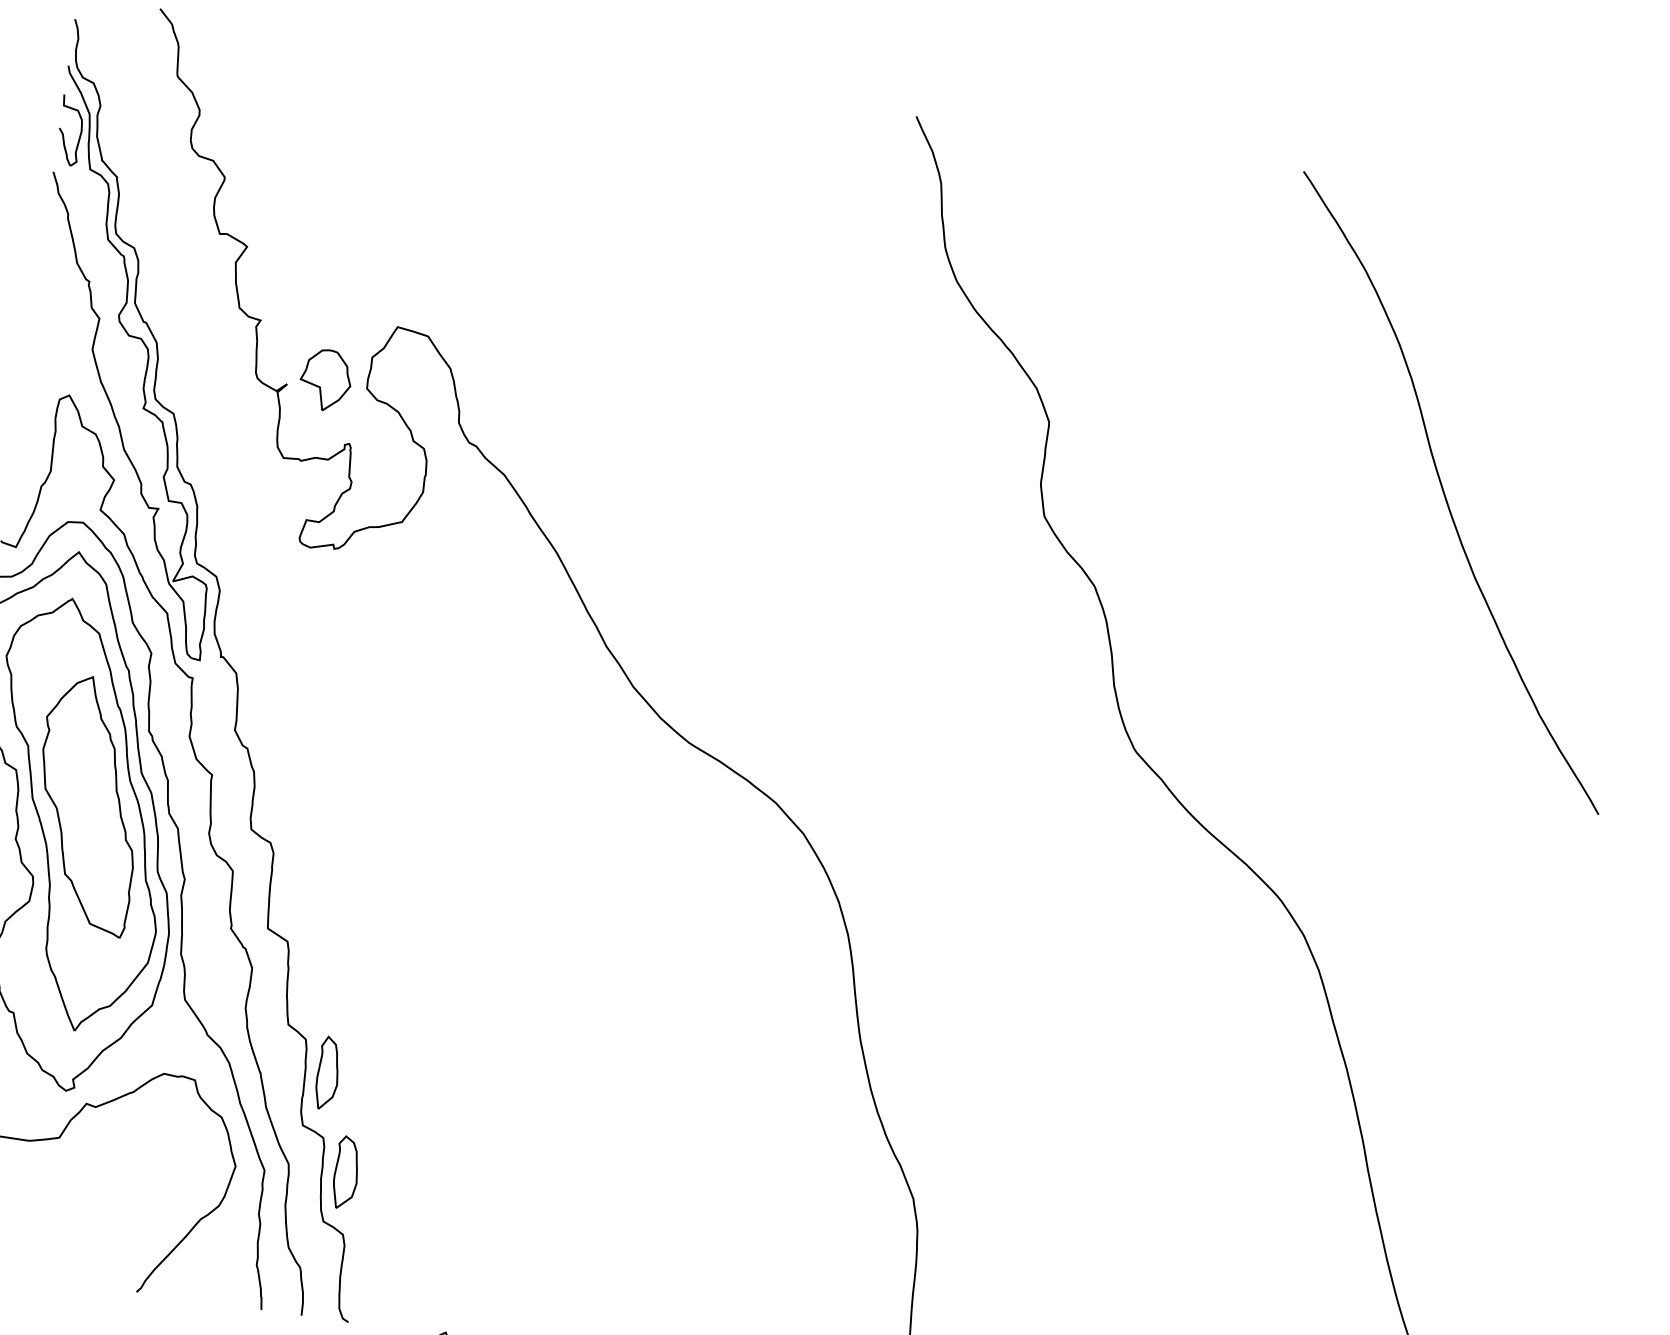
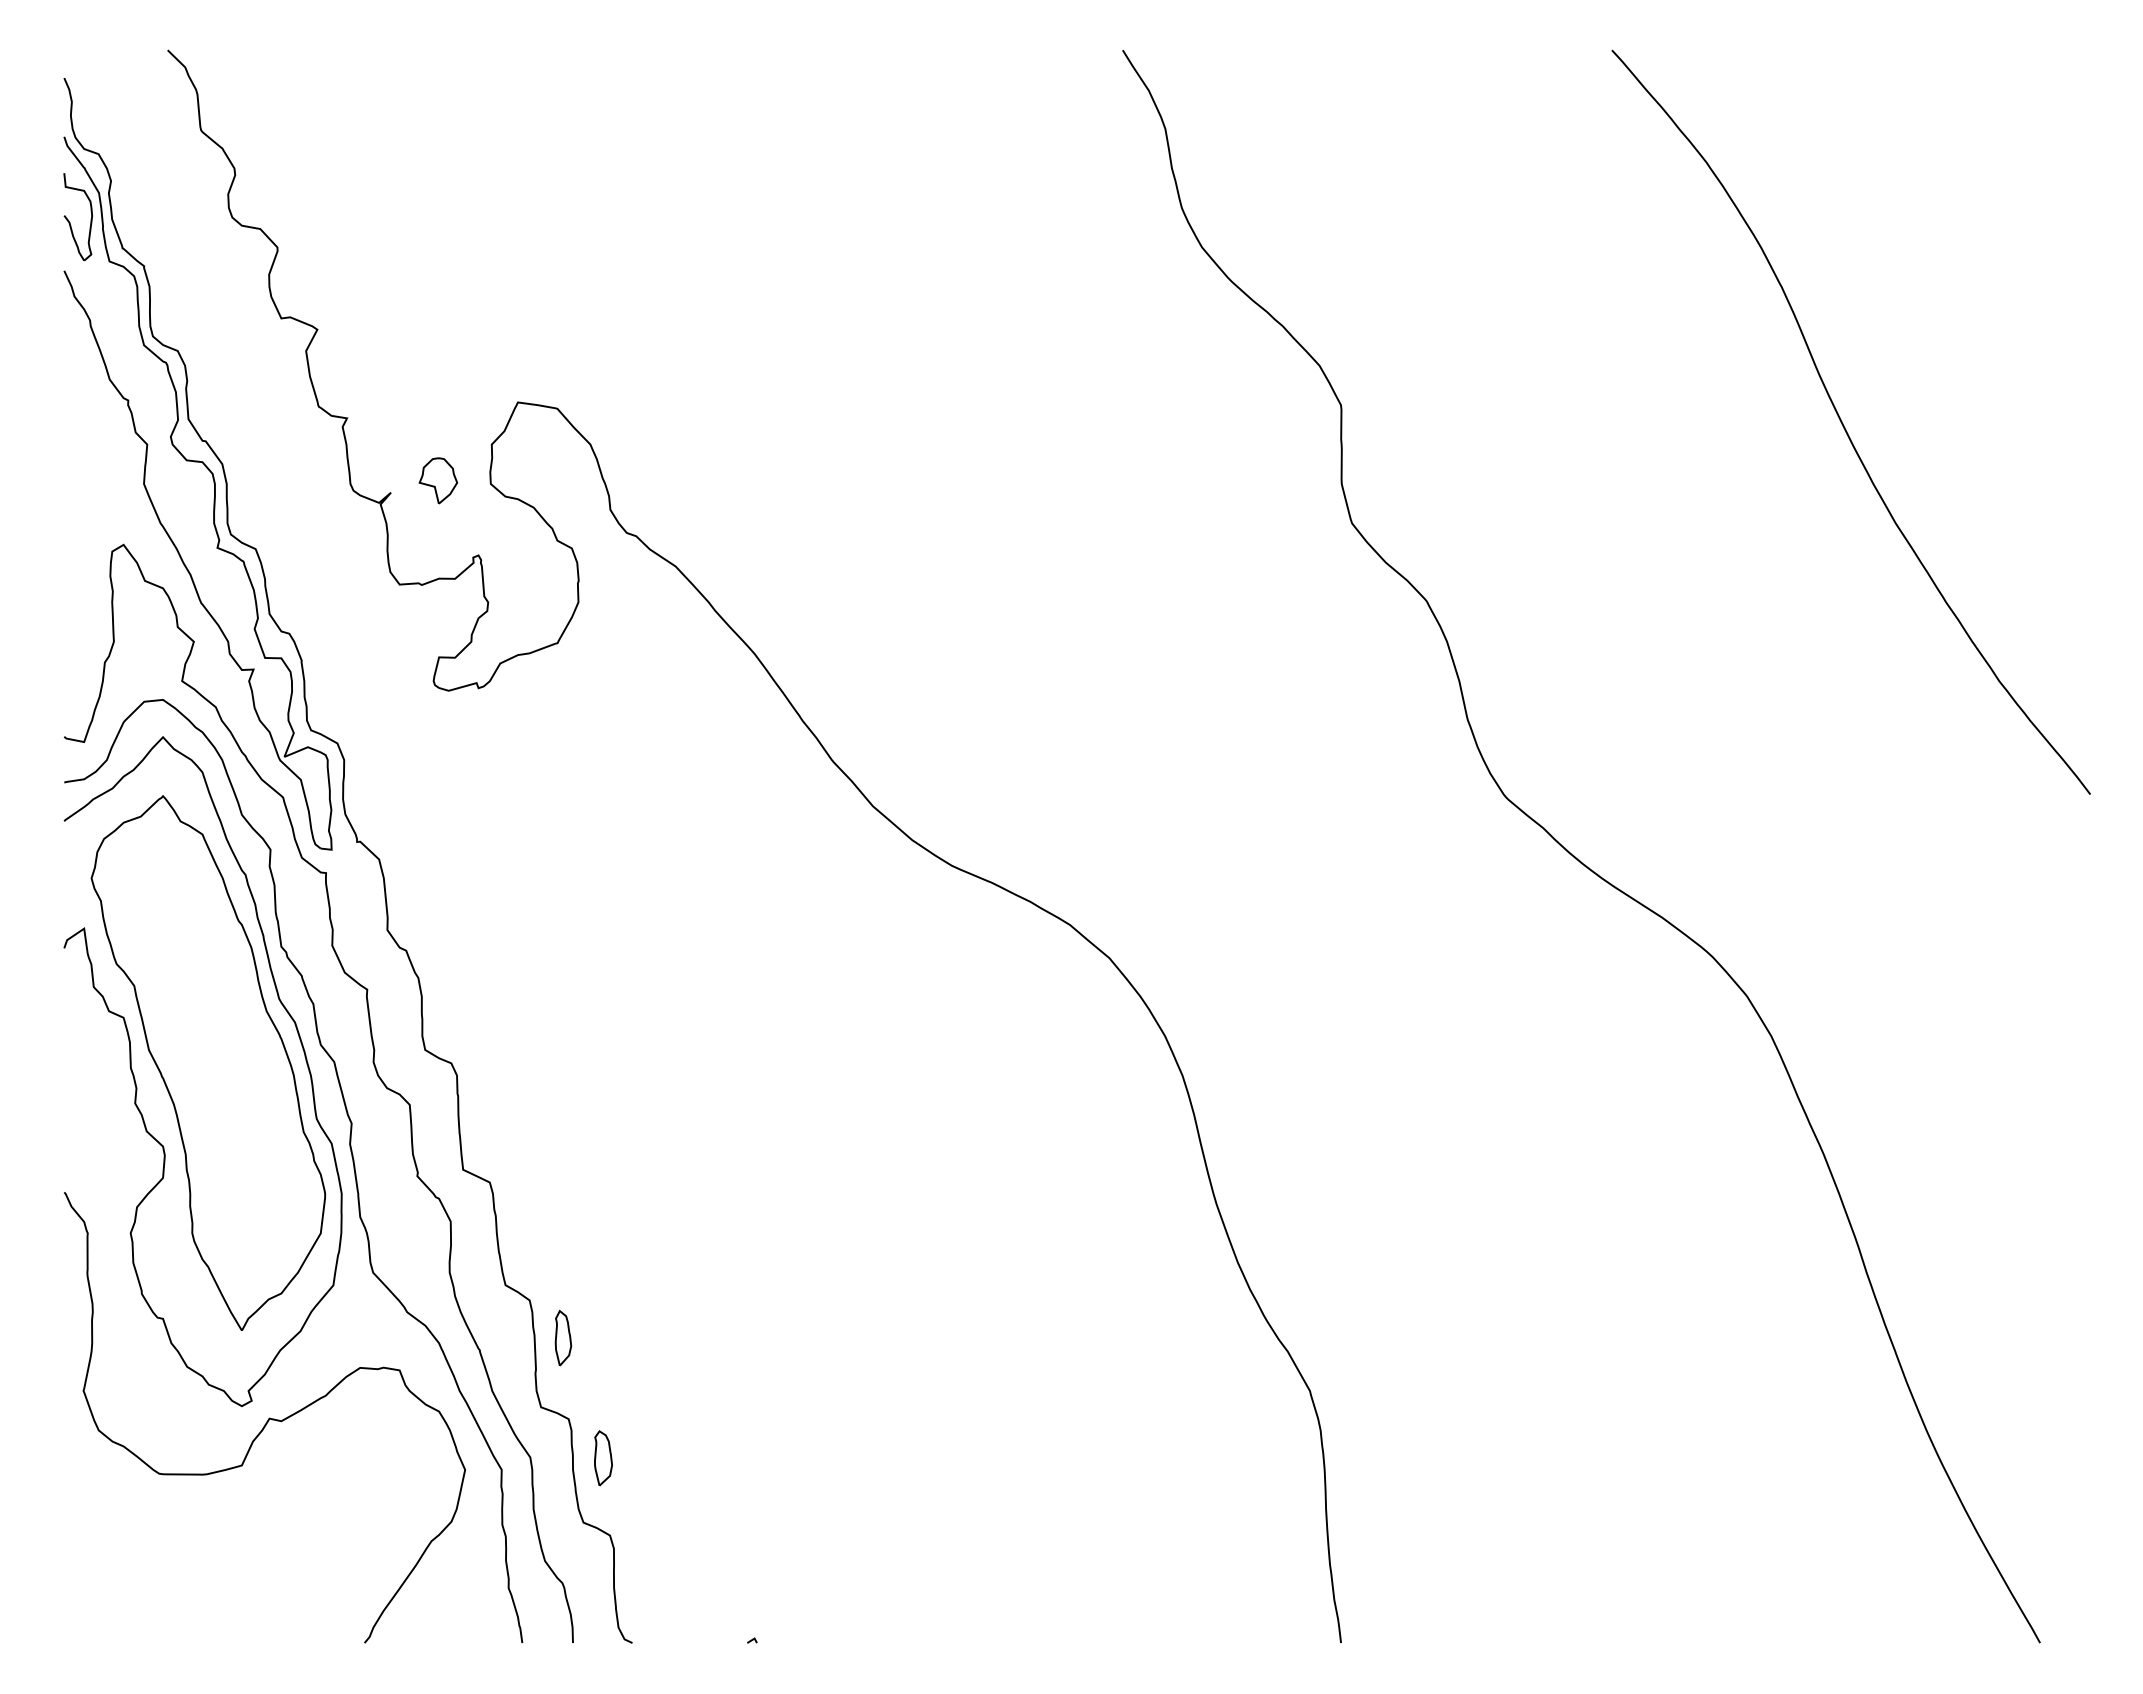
part: (326, 379) -> (438, 480), size x0.6
part: (88, 805) -> (219, 1048), removed
part: (328, 1072) -> (563, 1337), size x0.6
part: (346, 1172) -> (603, 1458), size x0.6

